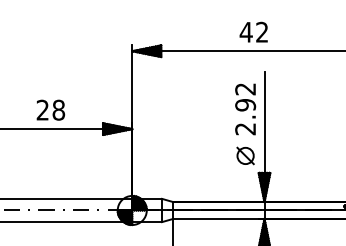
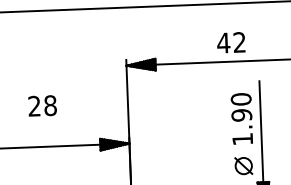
text: (253, 31) -> (230, 42), moved
text: (50, 109) -> (42, 105), moved
text: (245, 109) -> (241, 119), 2.92 -> 1.90

